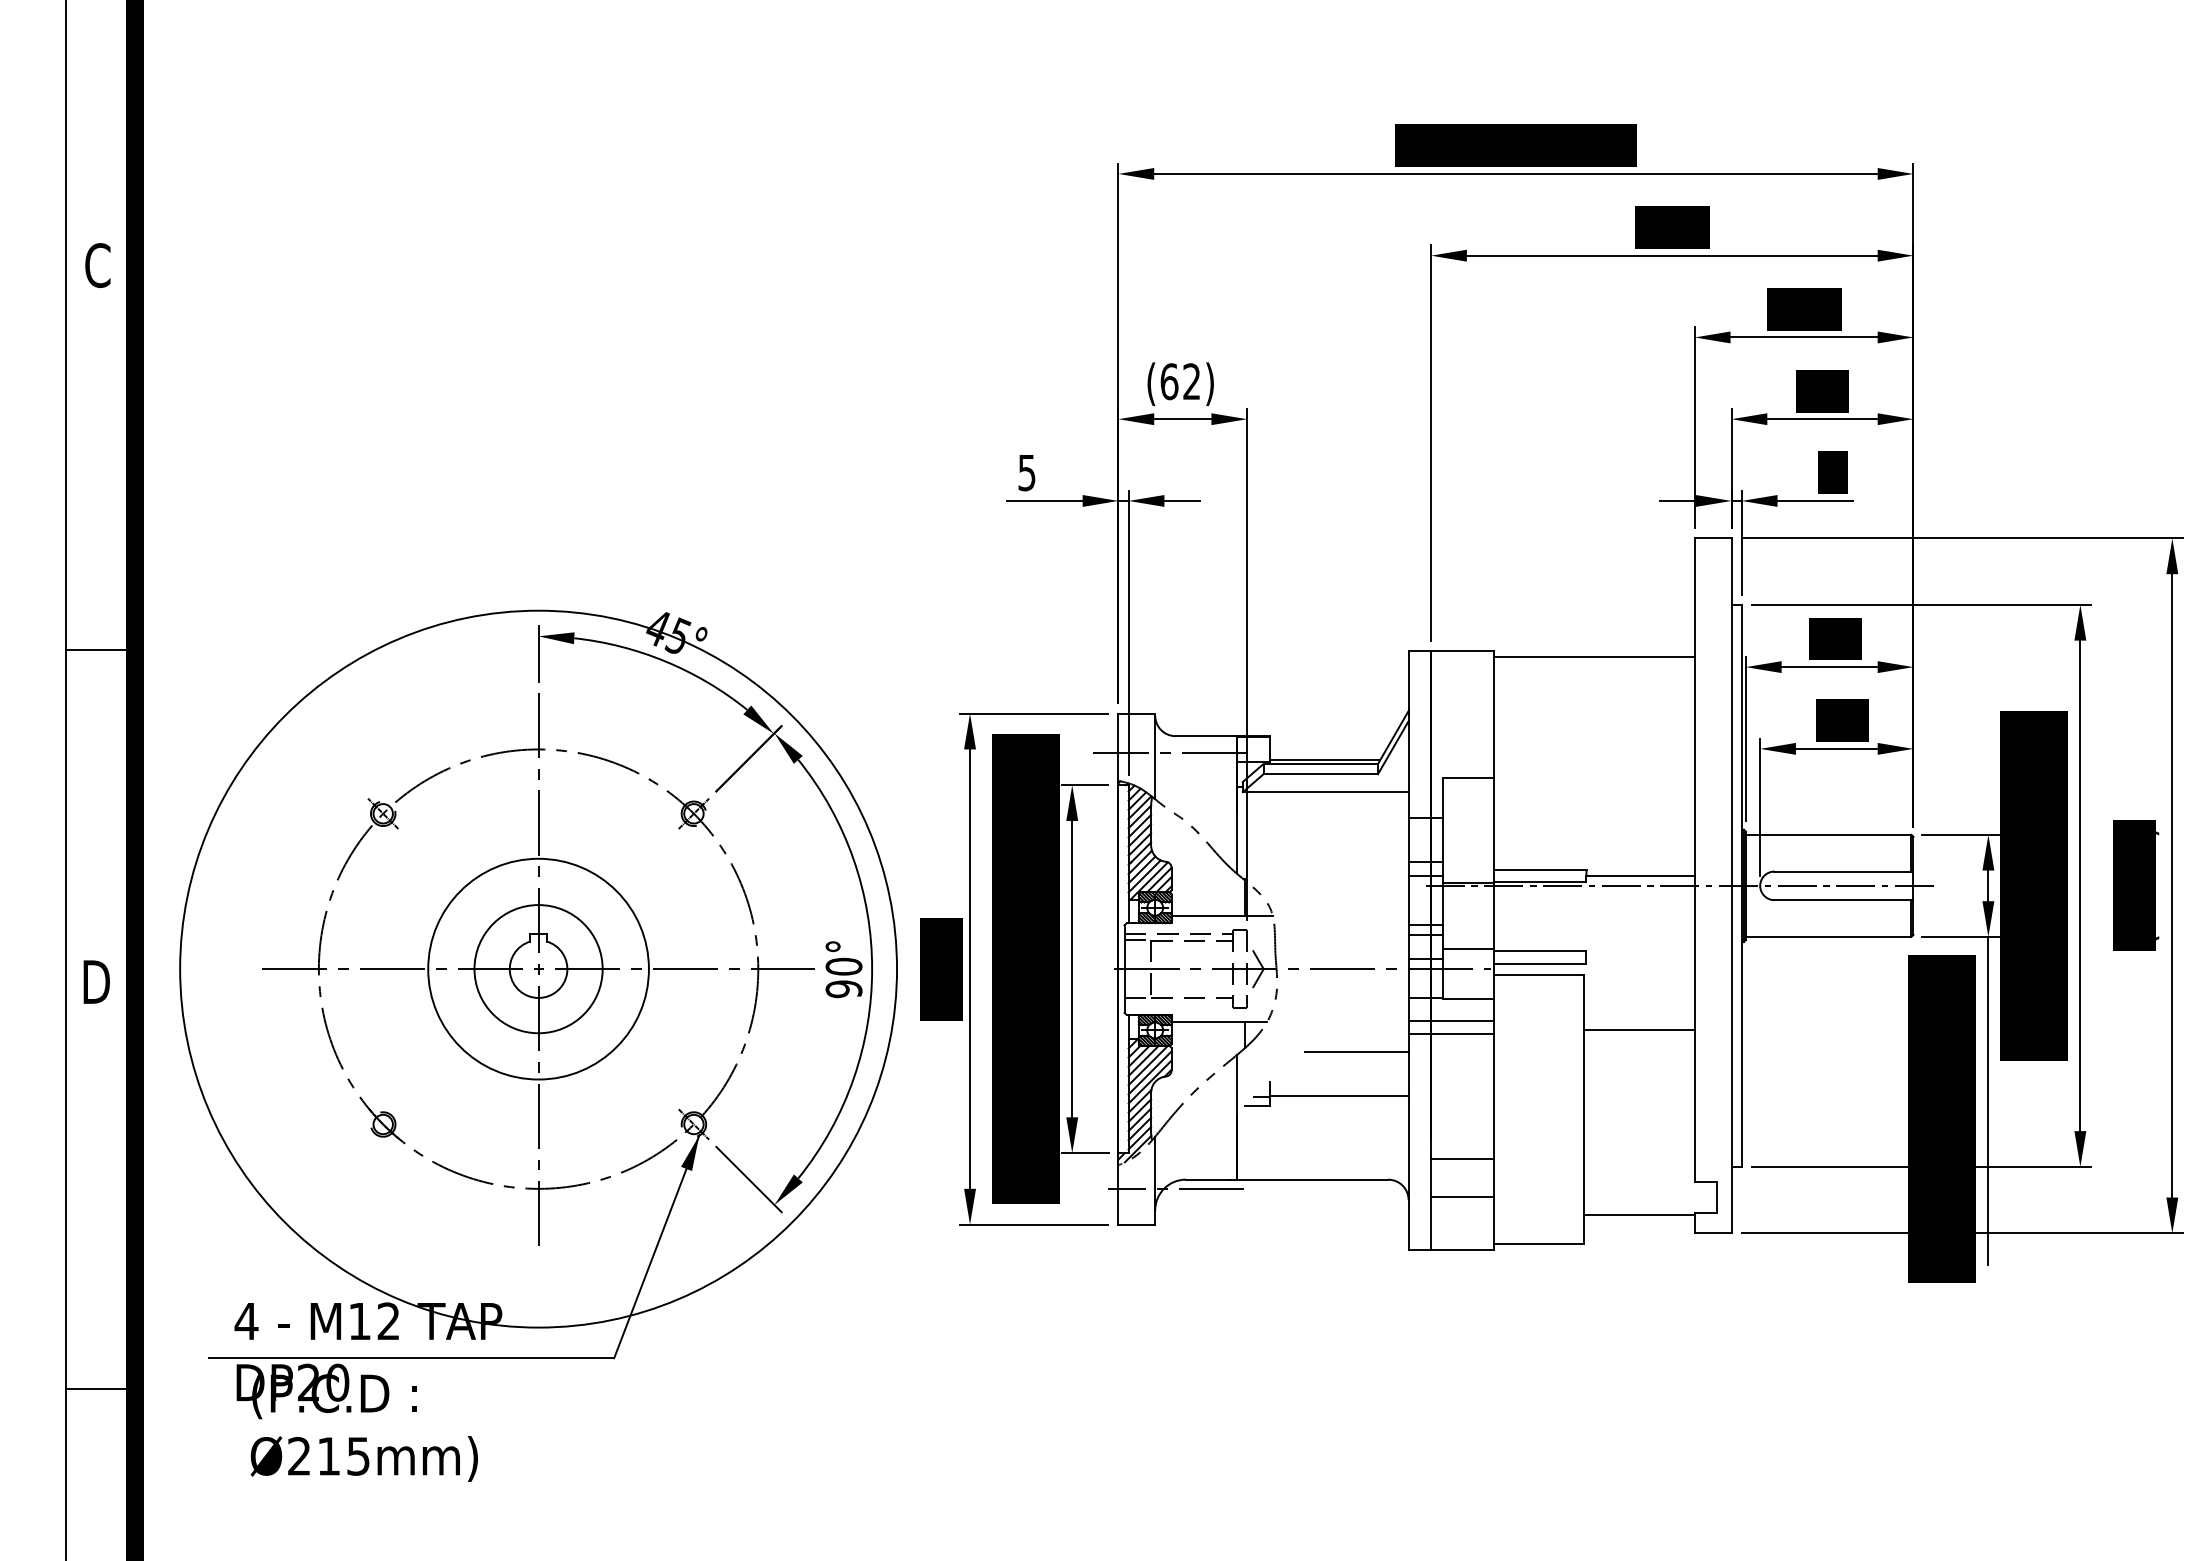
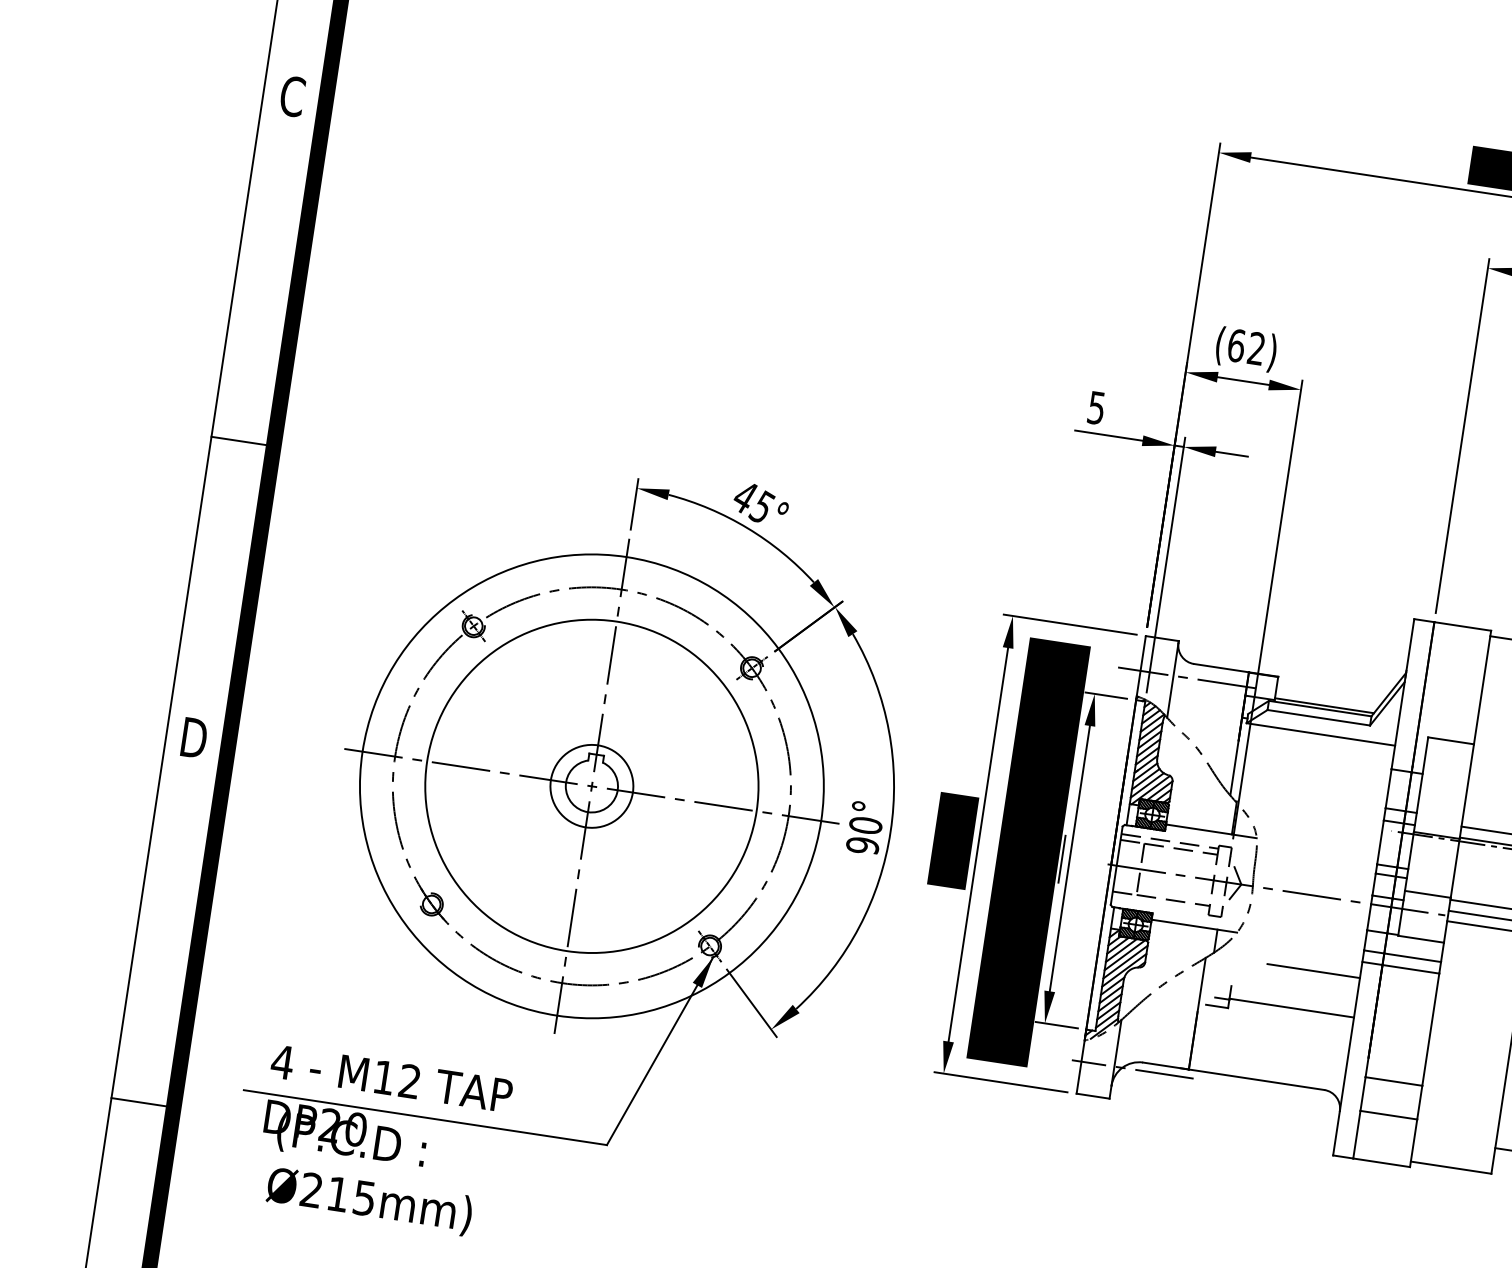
circle: (538, 968) -> (591, 785), size x0.71
circle: (538, 969) -> (591, 786), size x0.71
circle: (538, 969) -> (591, 786), size x1.67
line: (1063, 970) -> (1061, 858), added

